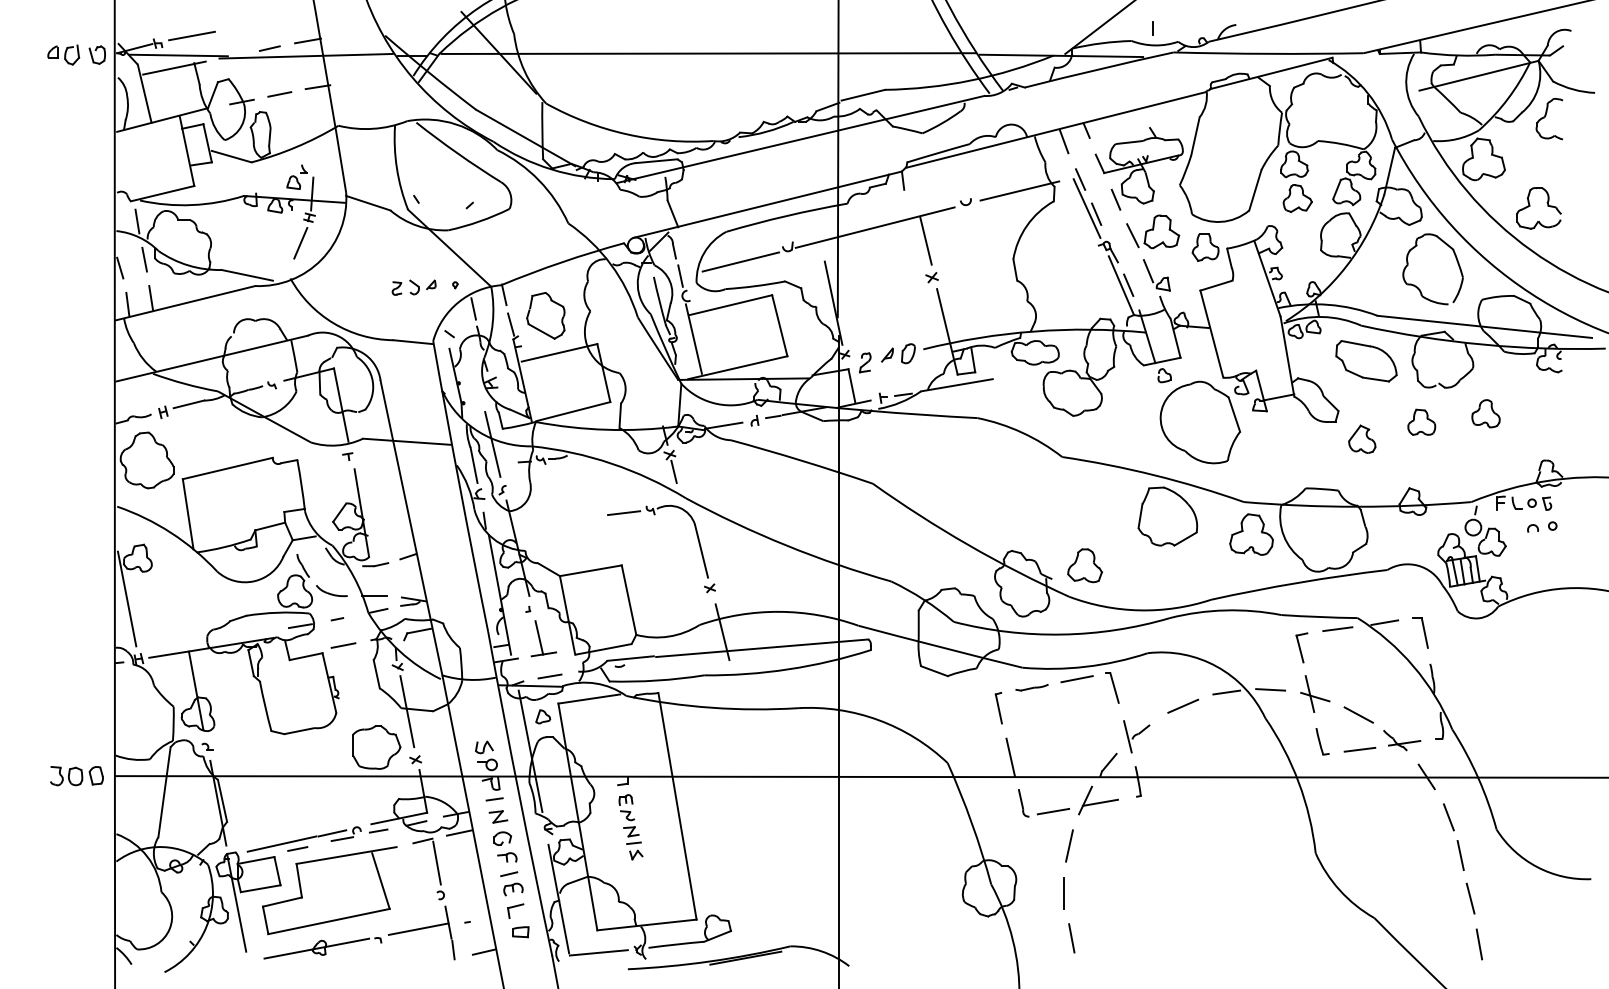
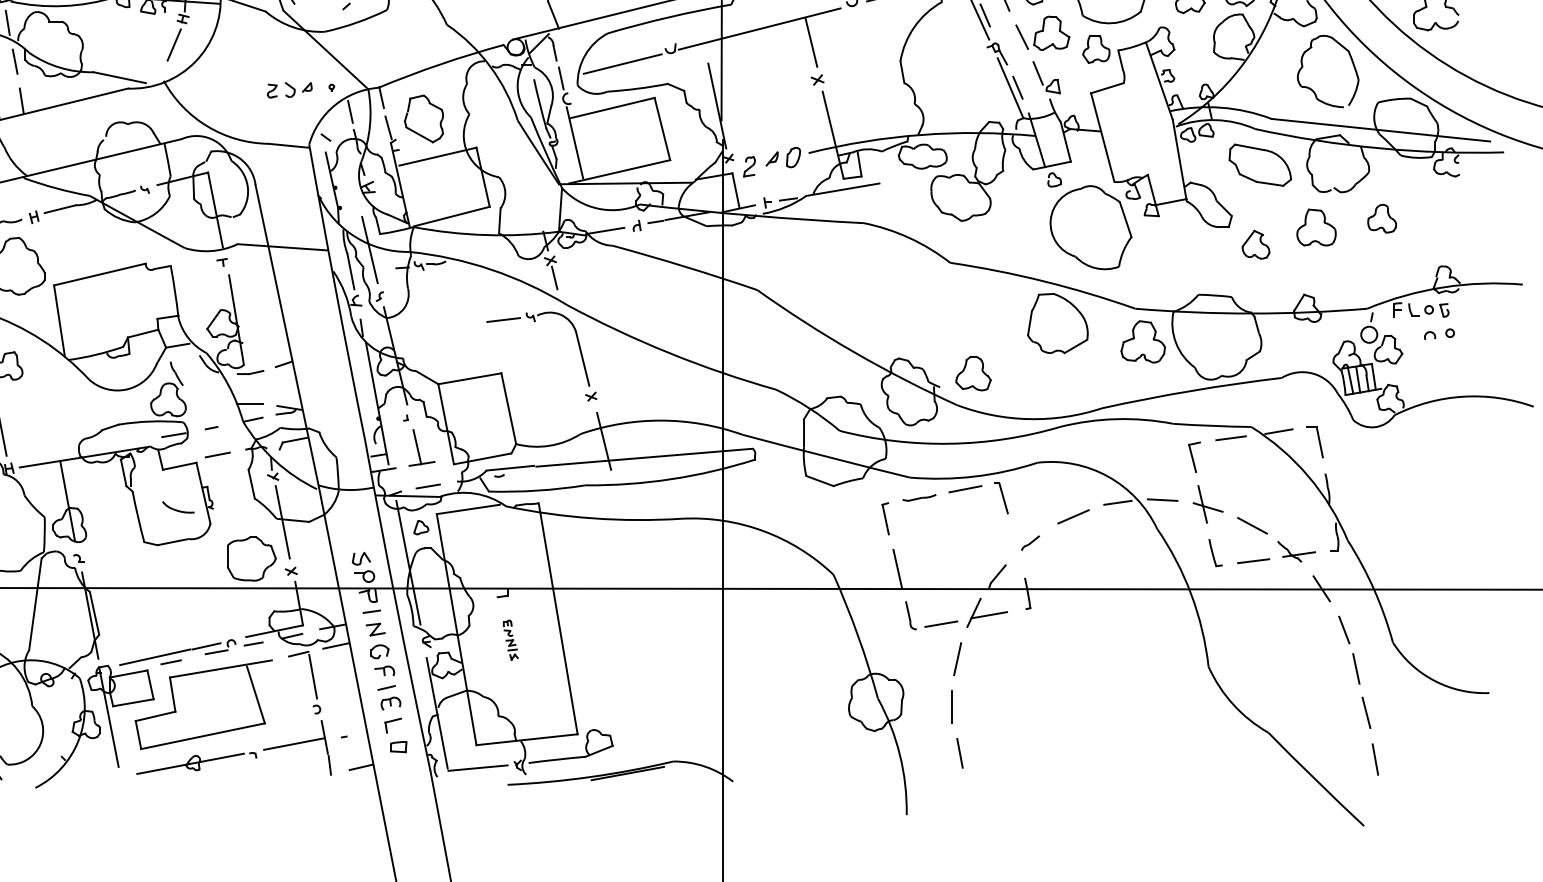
part: (1421, 421) -> (1316, 226), size x1.4
part: (331, 591) -> (178, 507), moved
line: (1127, 736) -> (1016, 547), removed
part: (630, 827) -> (510, 640), size x0.6

